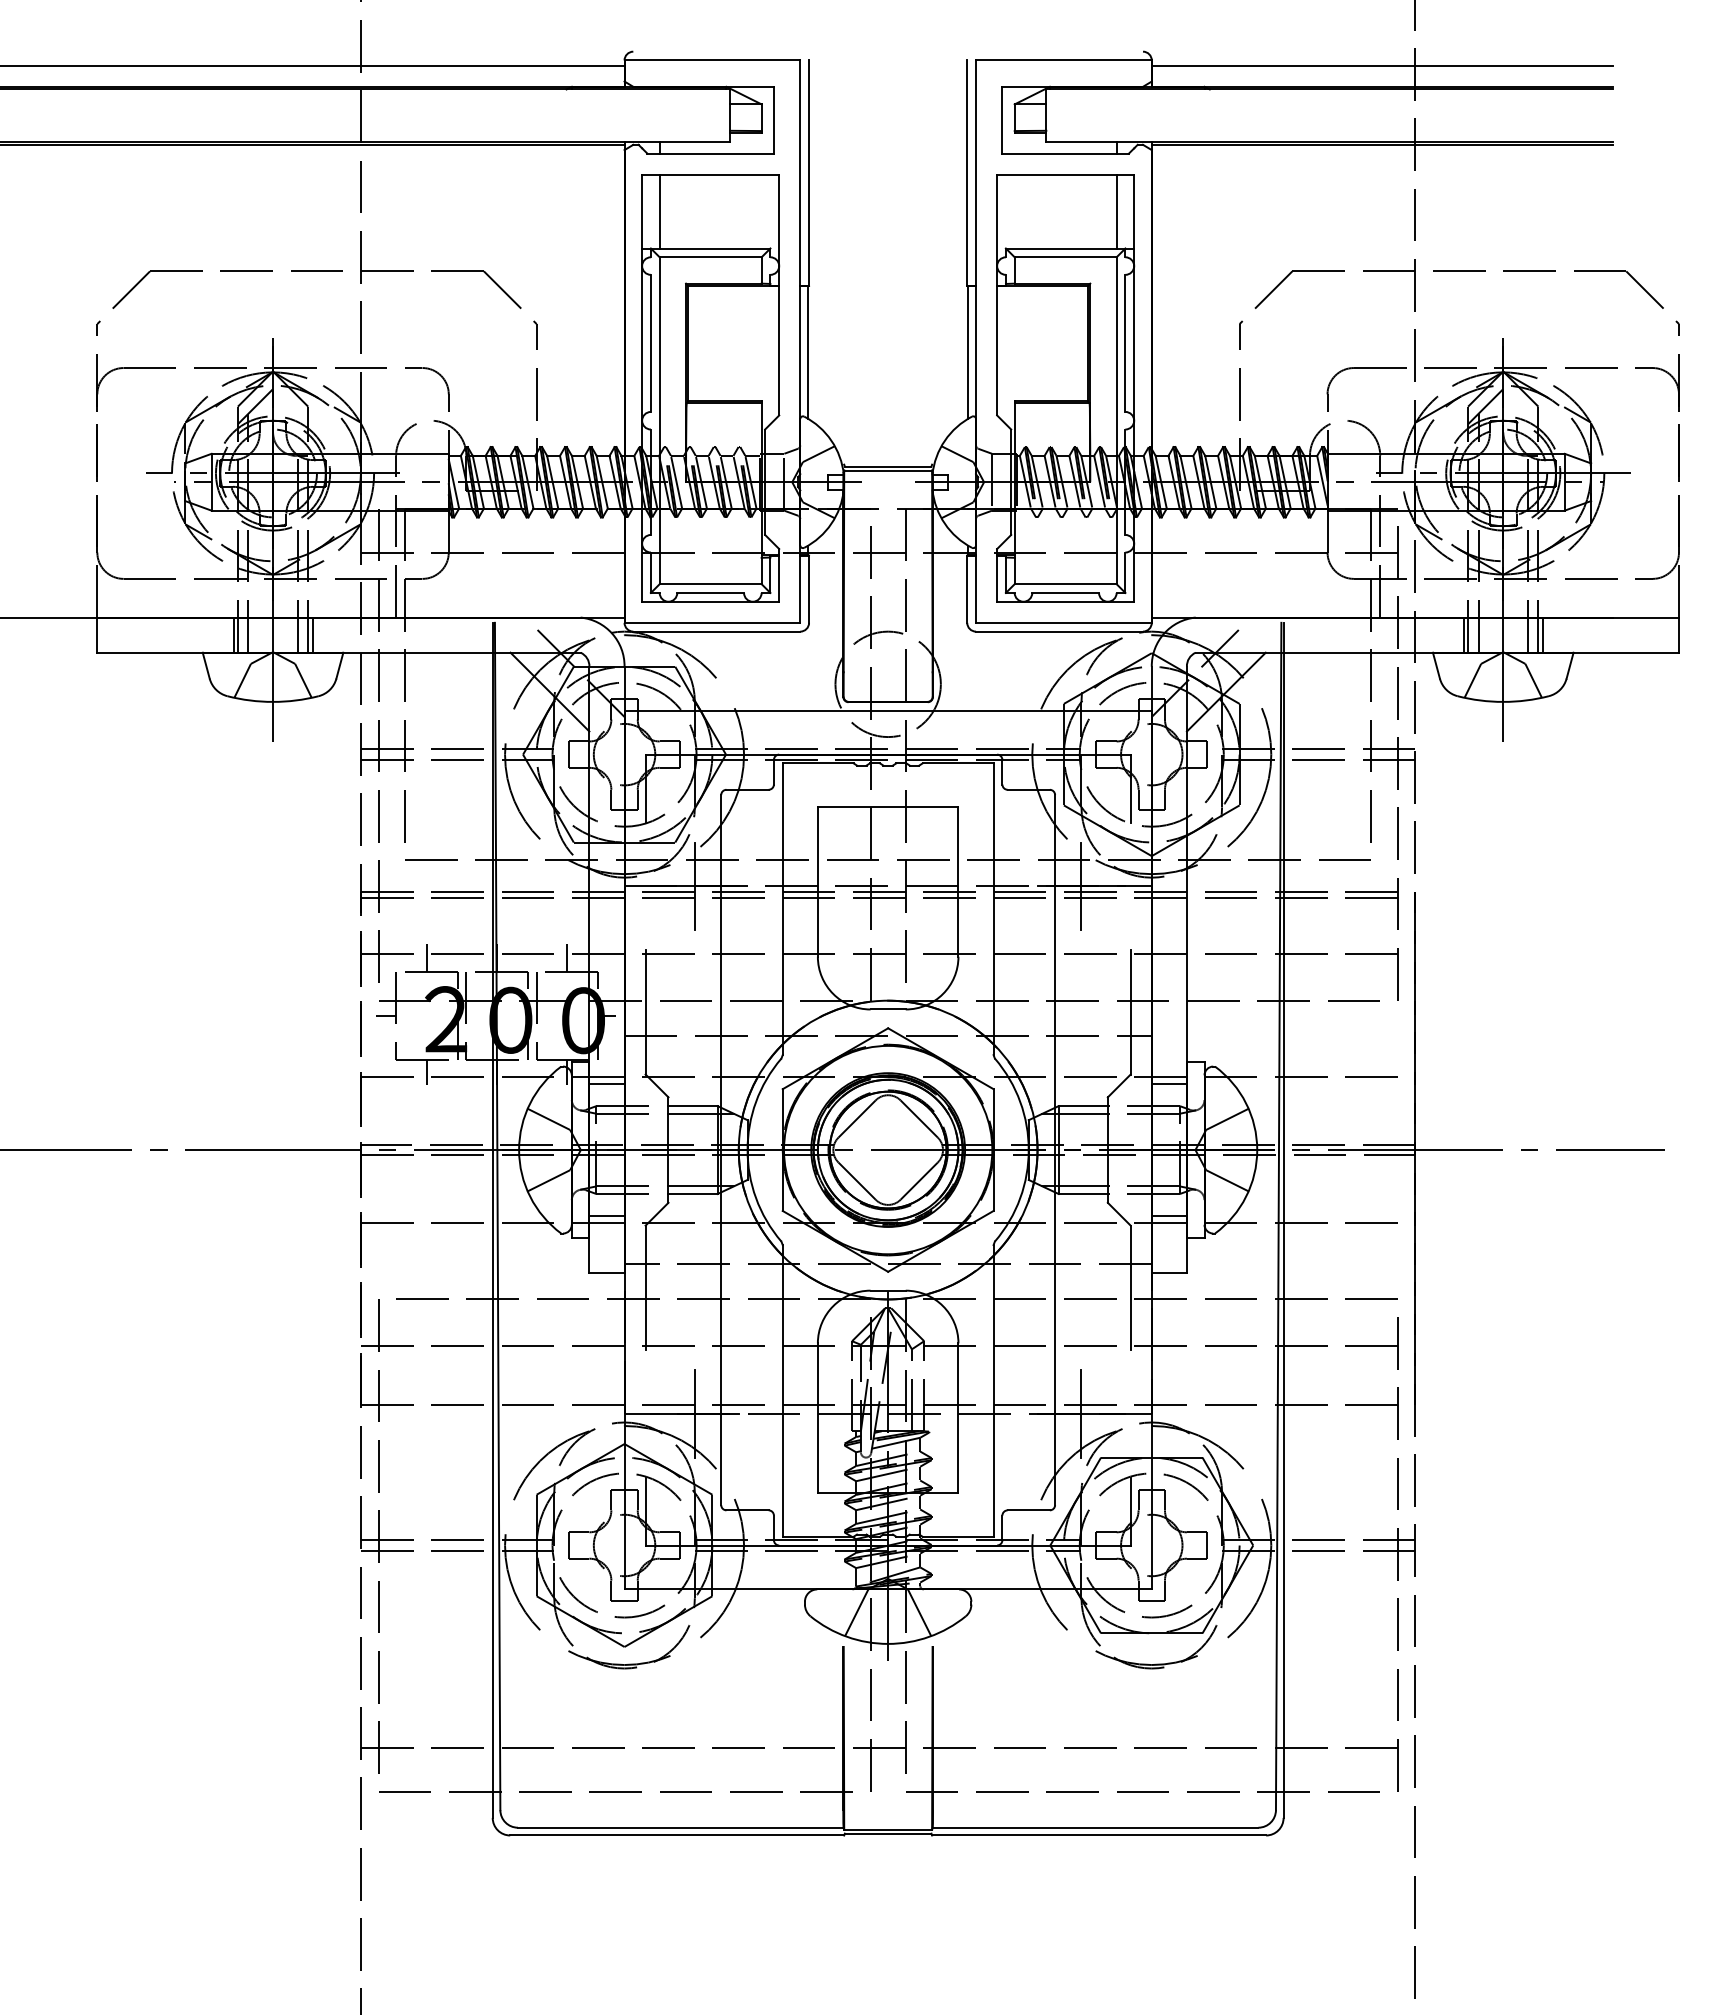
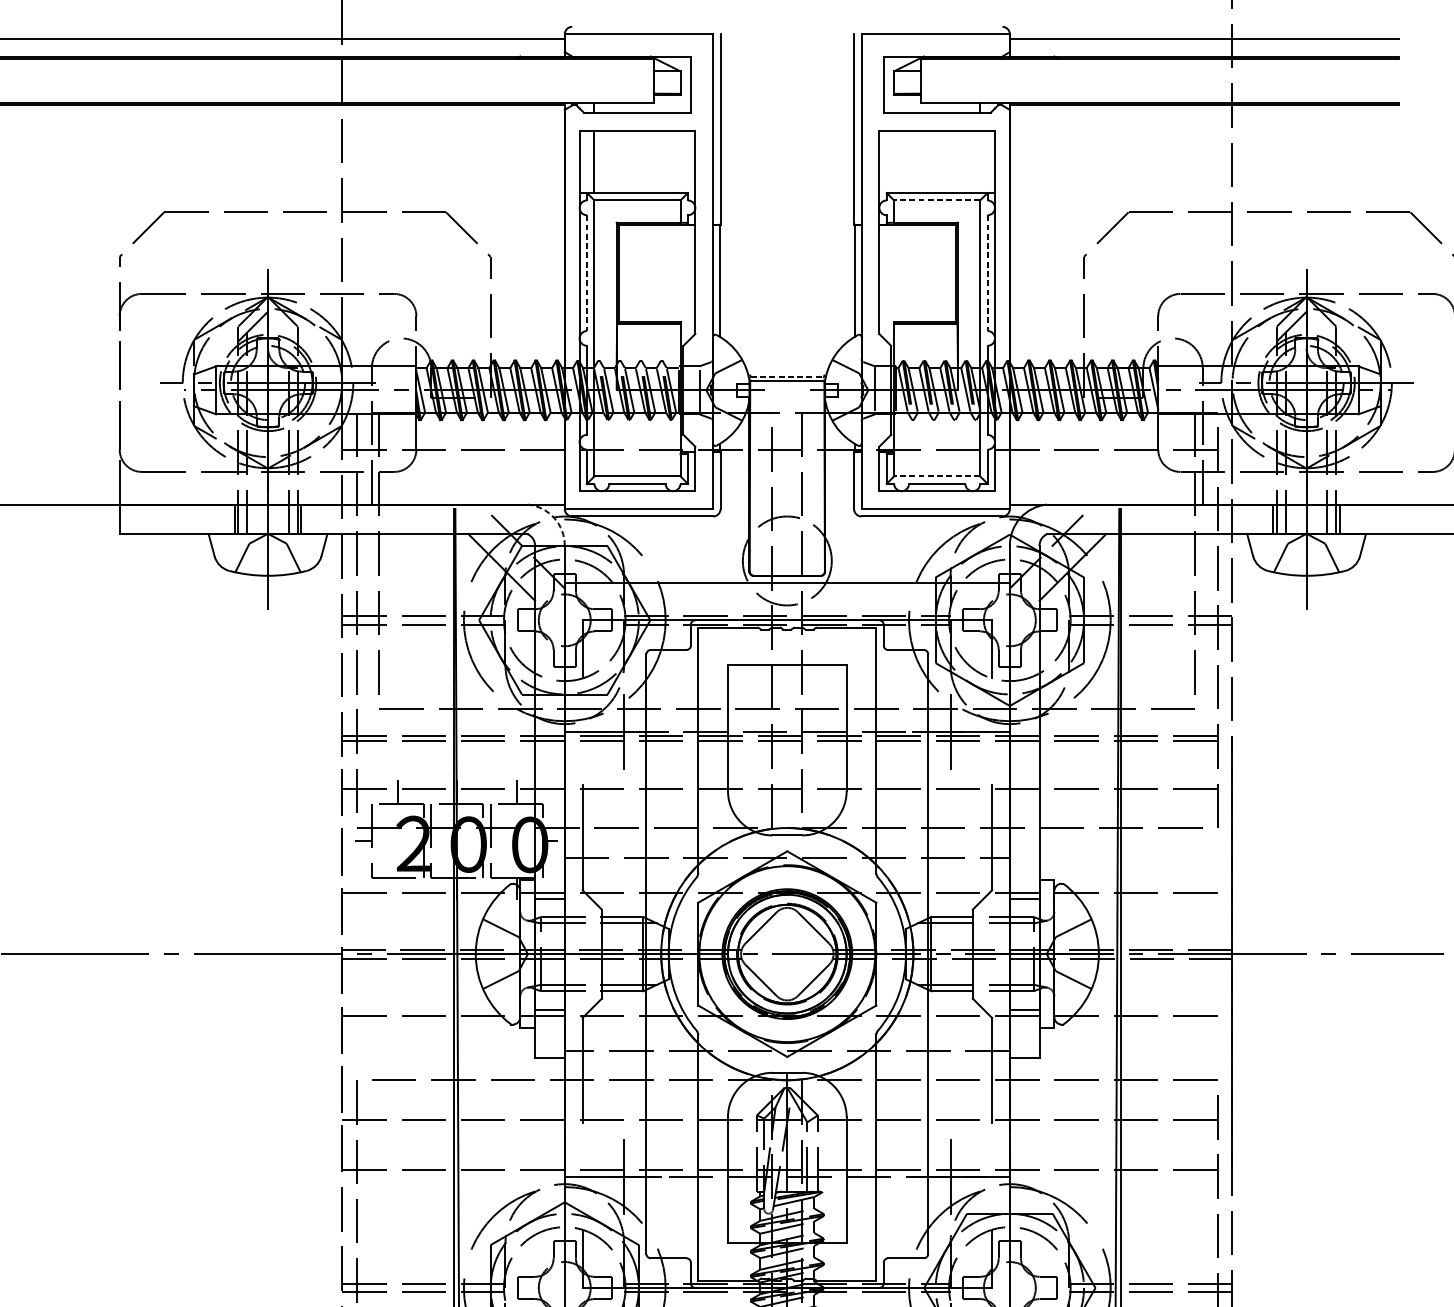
line: (1116, 211) -> (980, 161), removed
line: (1065, 257) -> (937, 200), solid -> dashed
line: (650, 343) -> (586, 273), solid -> dashed
line: (1125, 343) -> (987, 273), solid -> dashed
line: (888, 466) -> (787, 377), solid -> dashed
line: (1065, 584) -> (937, 476), solid -> dashed
arc: (612, 633) -> (554, 518), solid -> dashed
line: (426, 1072) -> (397, 888), removed

